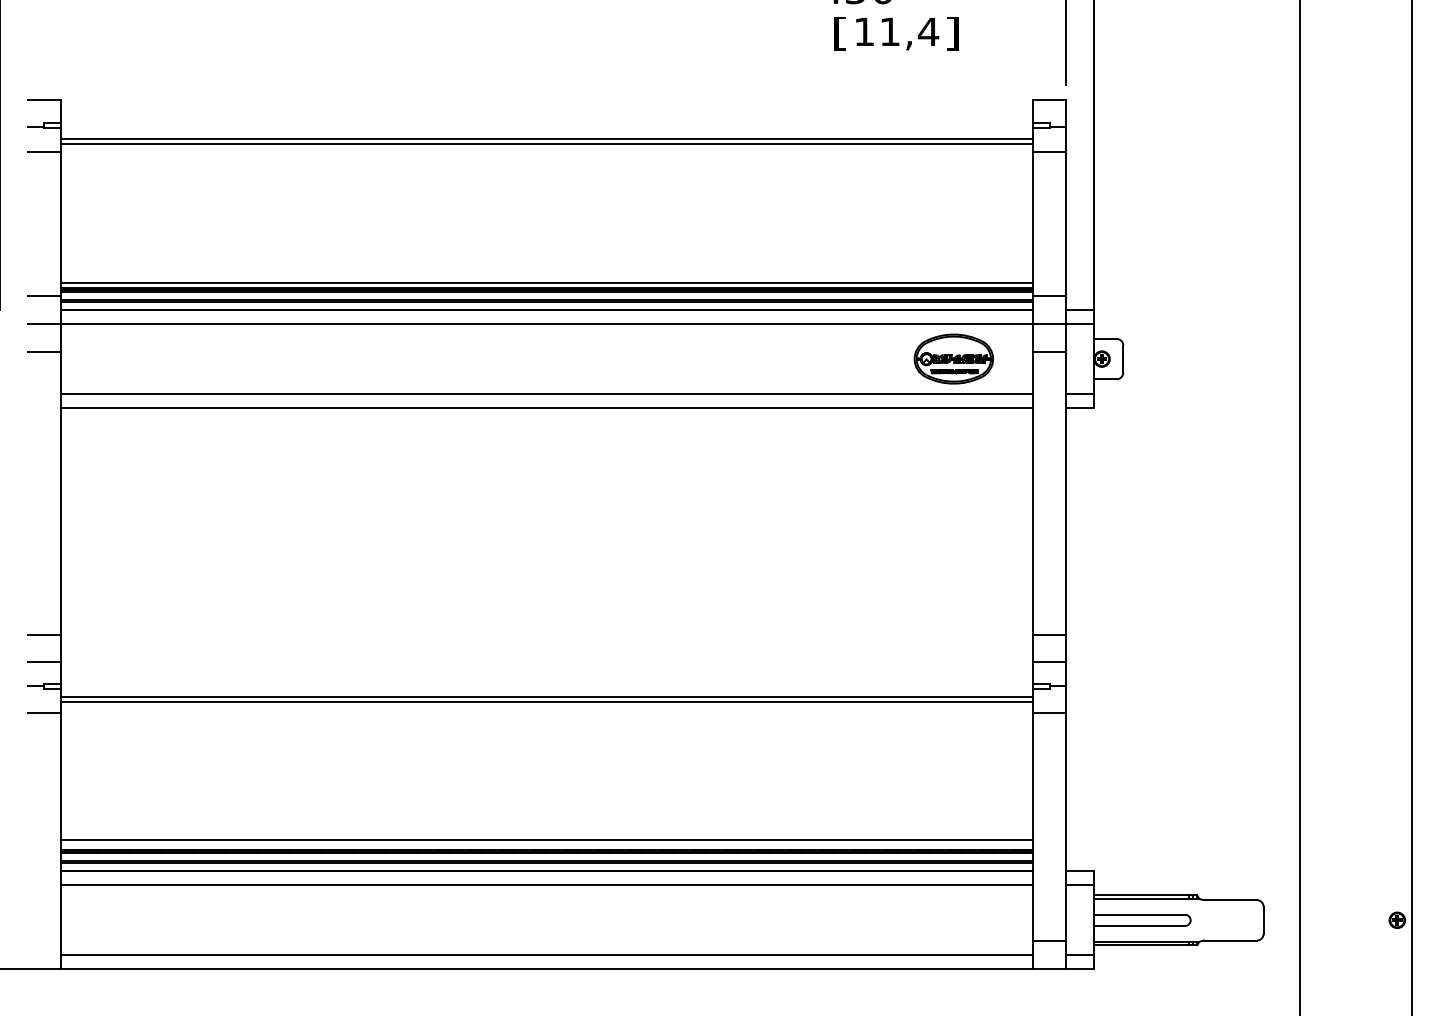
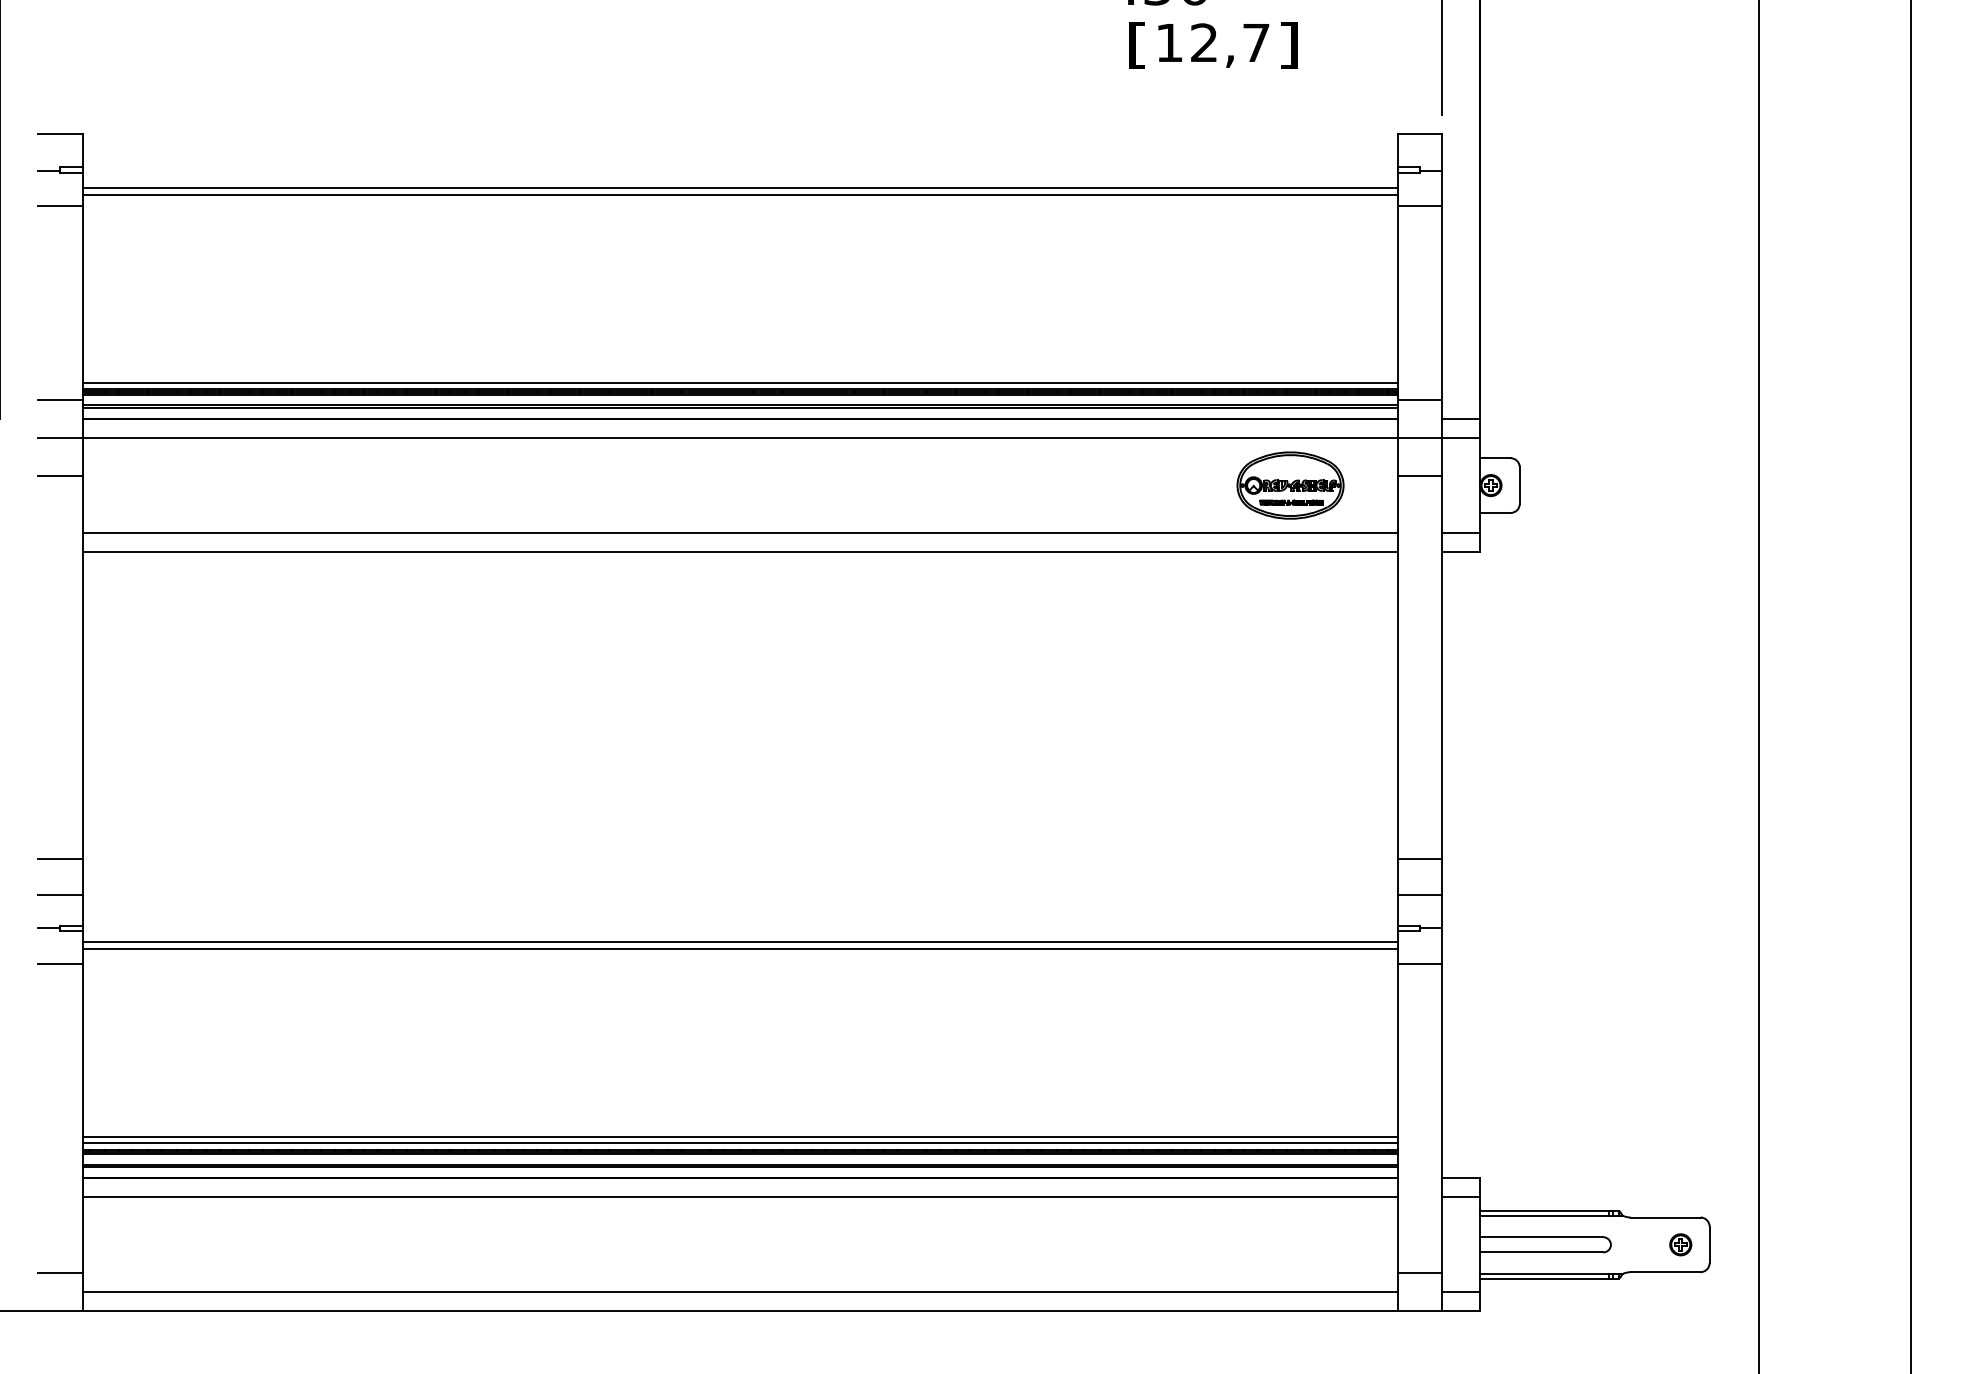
text: (909, 31) -> (1230, 42), 11,4 -> 12,7
line: (546, 845) -> (739, 1143), added
part: (1396, 920) -> (1679, 1245), moved
line: (43, 941) -> (59, 1273), added

